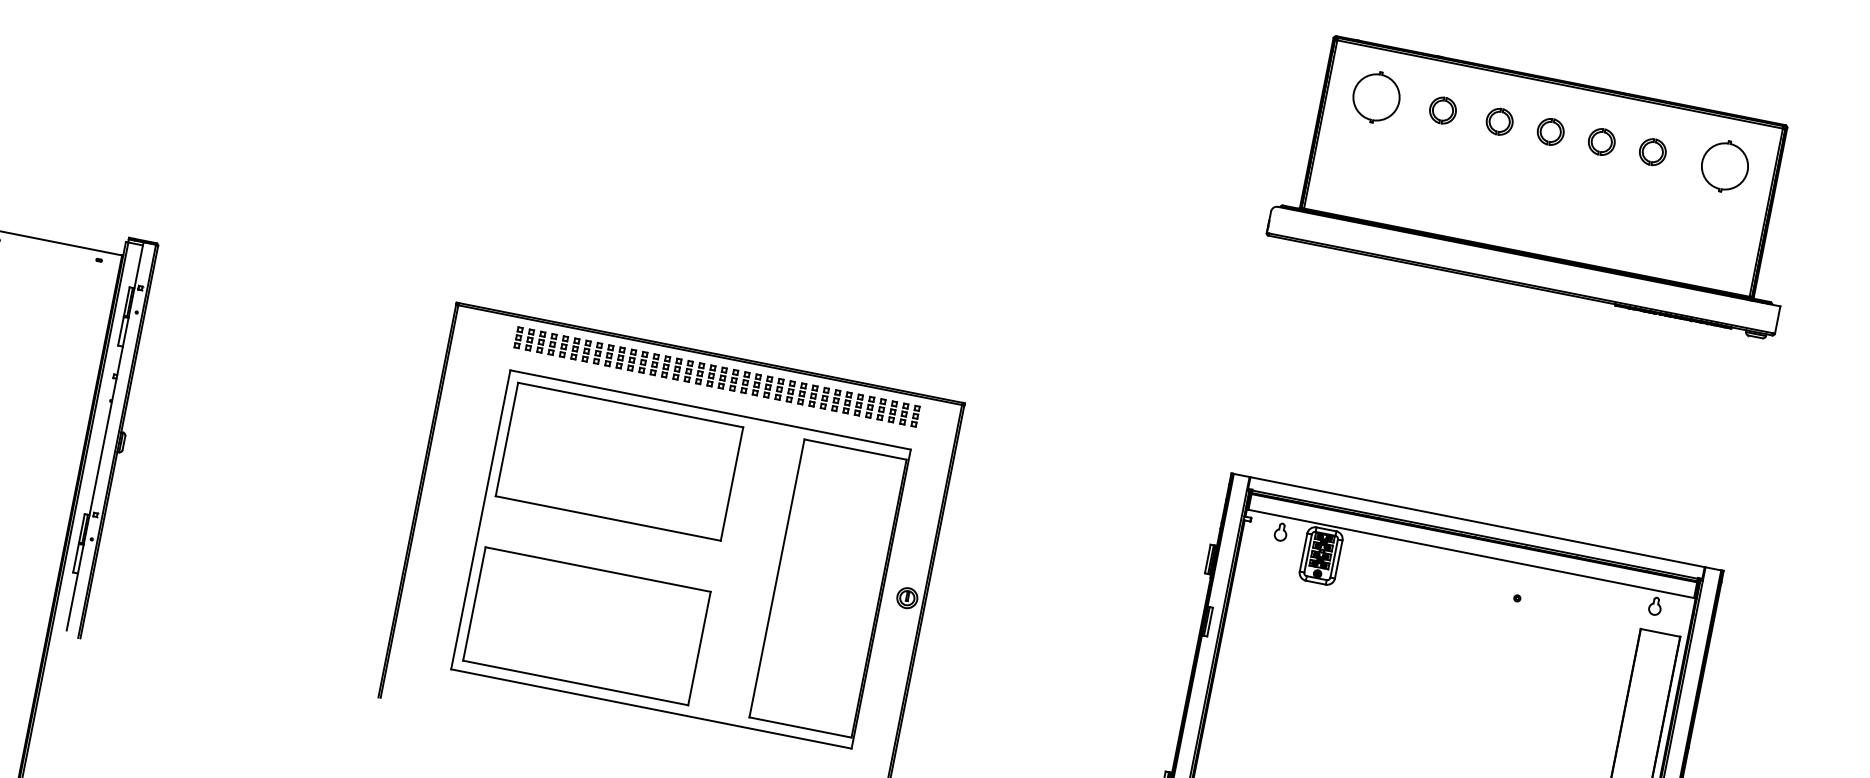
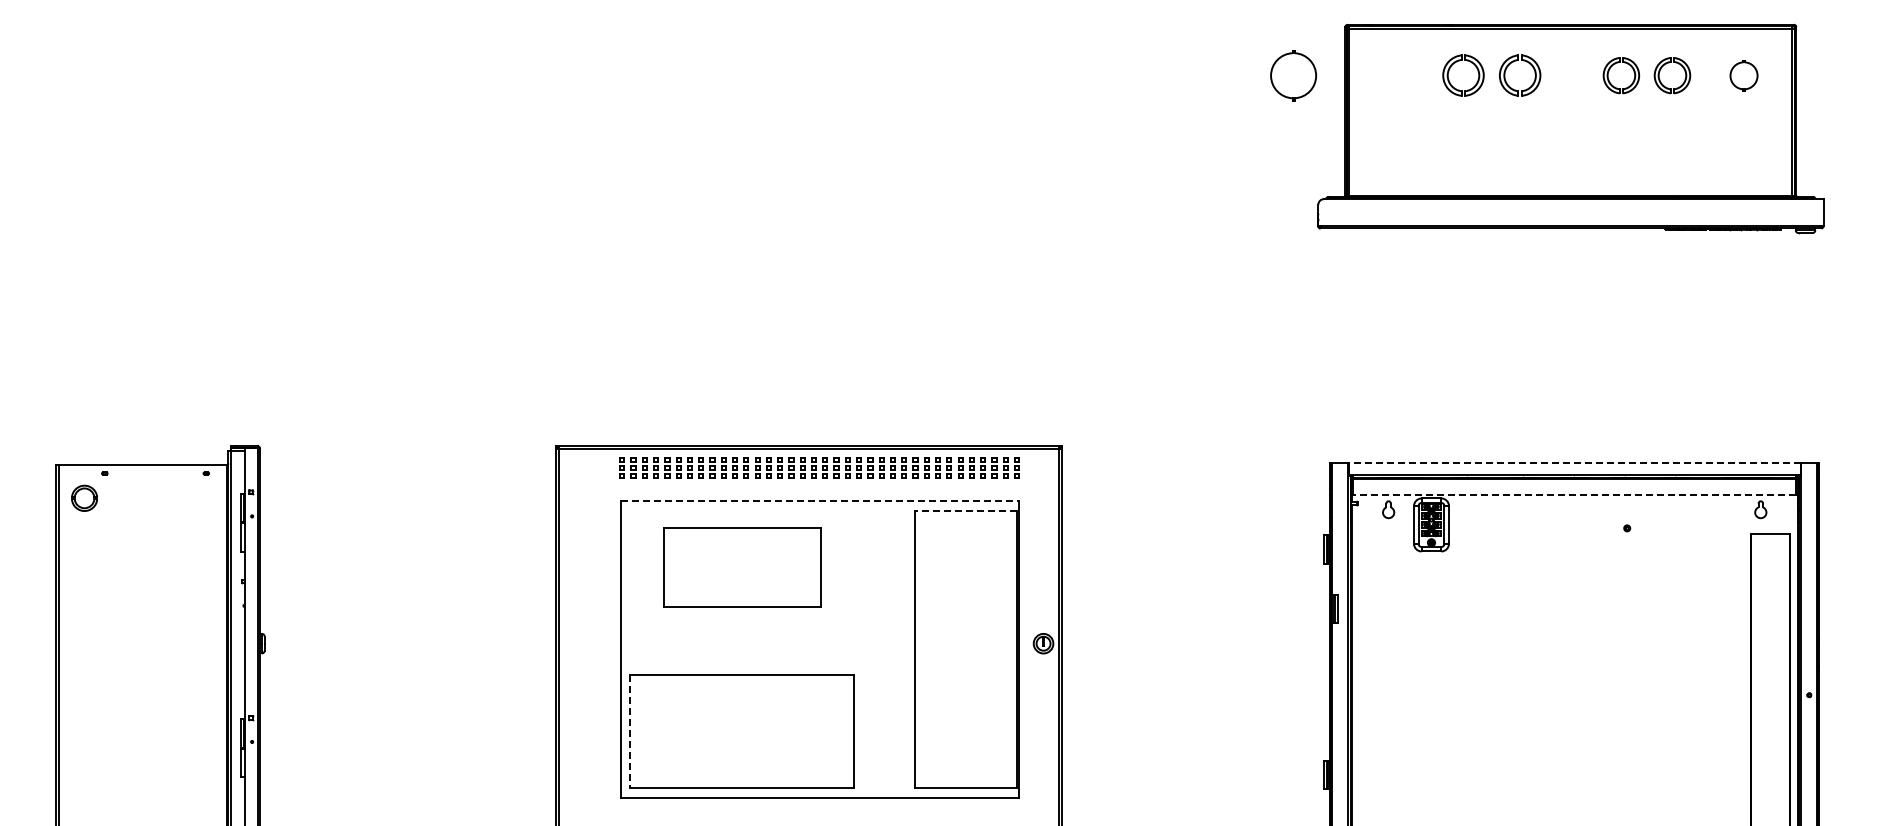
part: (1376, 97) -> (1293, 75), moved
part: (1442, 110) -> (1463, 75), size x1.6
part: (1499, 121) -> (1519, 75), size x1.6
part: (1550, 131) -> (1570, 75), removed
part: (1601, 141) -> (1621, 75), size x1.4
part: (1652, 151) -> (1671, 75), size x1.4
part: (1724, 166) -> (1743, 75), size x0.6
line: (711, 409) -> (820, 500), solid -> dashed
line: (855, 449) -> (965, 511), solid -> dashed
part: (618, 461) -> (741, 567), size x0.7
line: (1477, 521) -> (1574, 462), solid -> dashed
line: (1471, 553) -> (1574, 494), solid -> dashed
line: (474, 604) -> (630, 731), solid -> dashed

